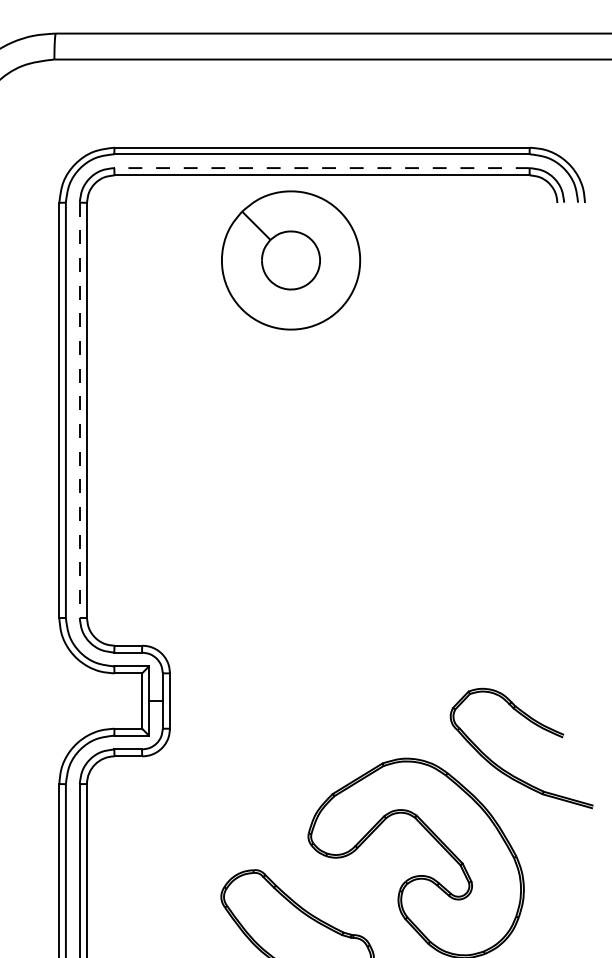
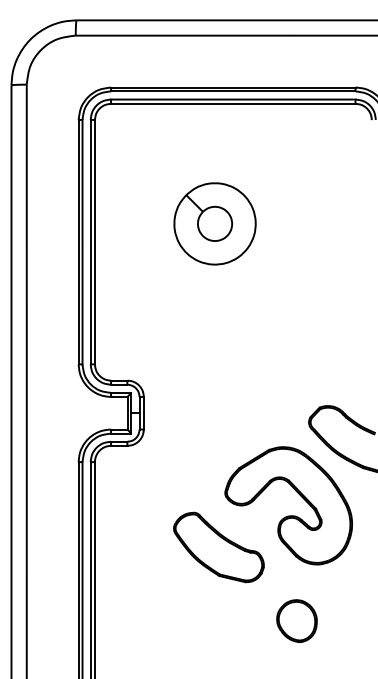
line: (320, 168) -> (232, 99), dashed -> solid
part: (290, 259) -> (214, 223), moved
line: (79, 410) -> (90, 242), dashed -> solid

